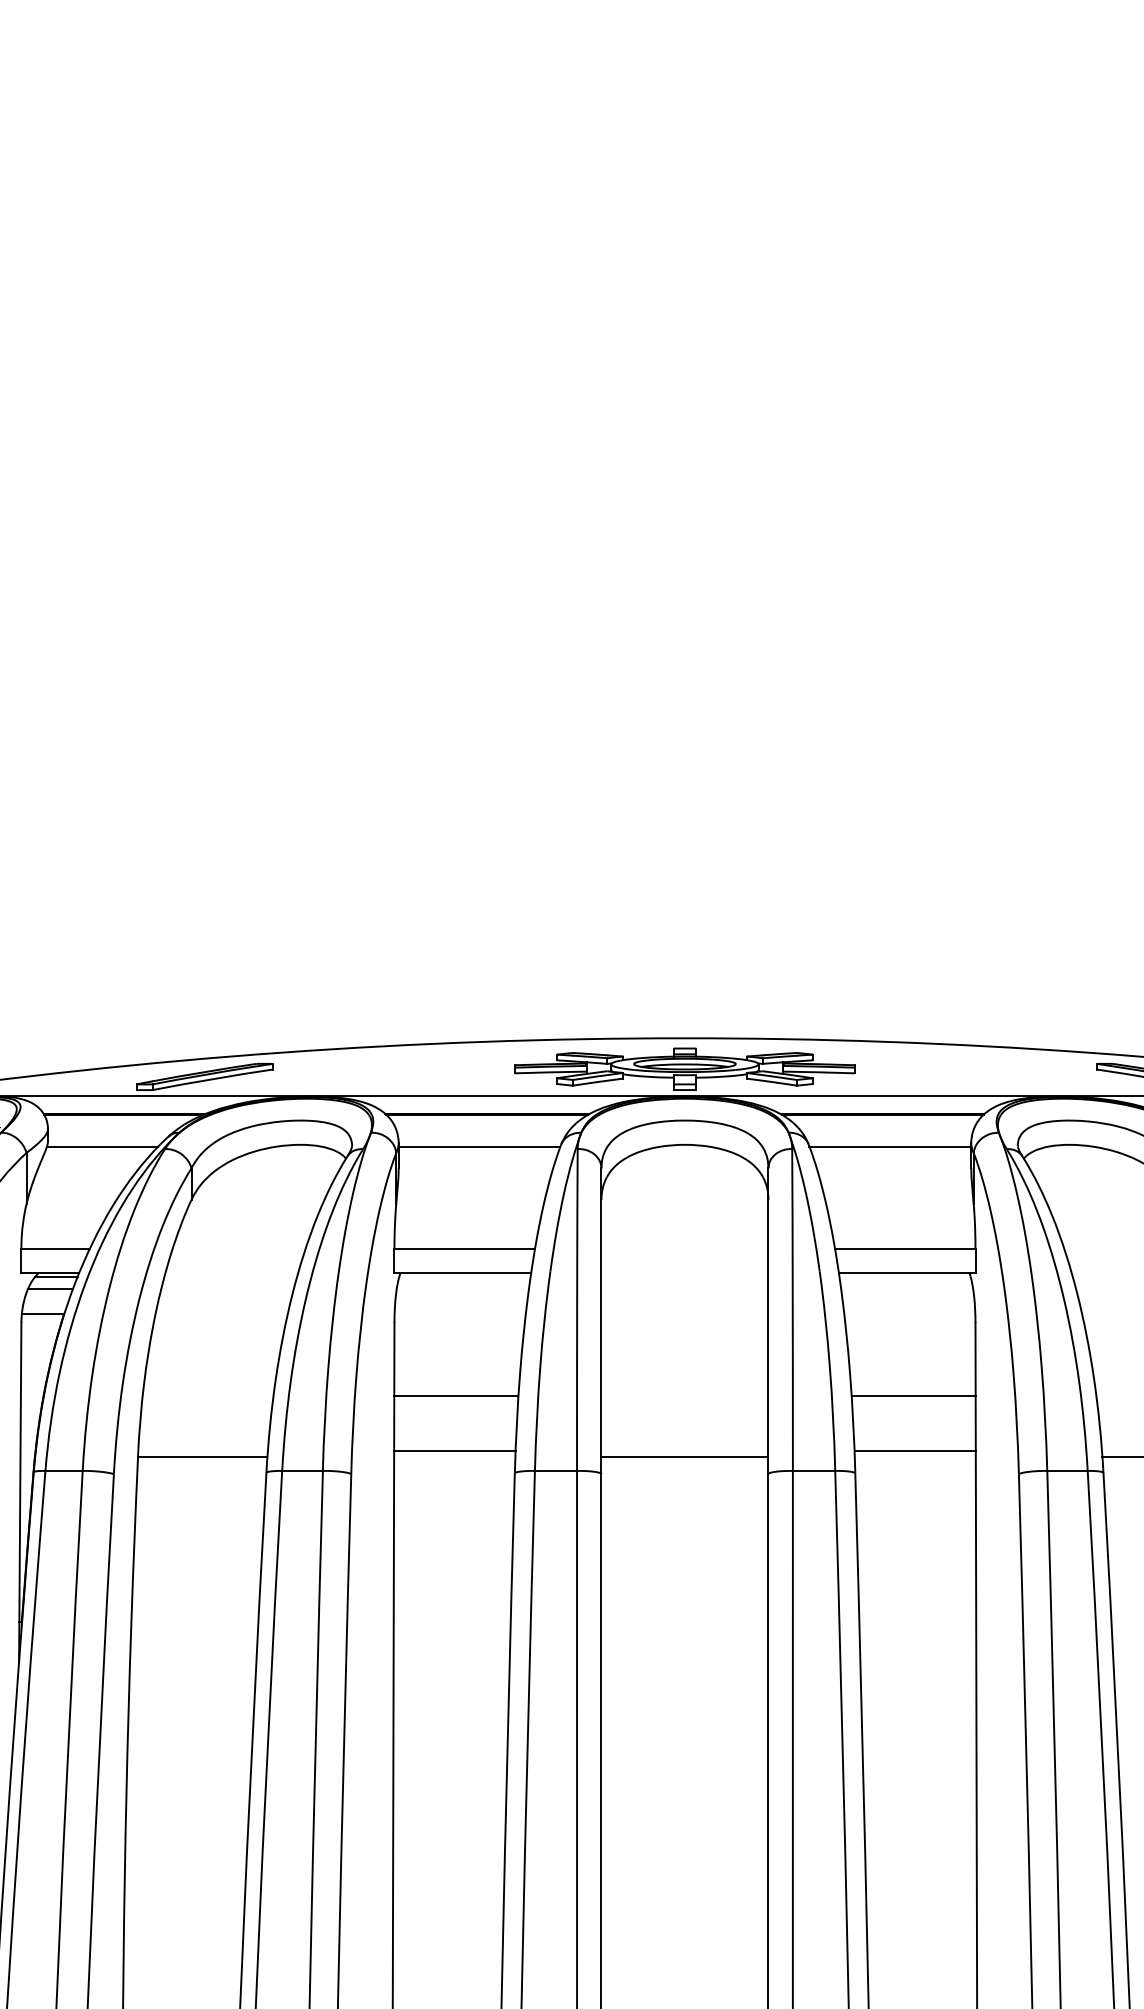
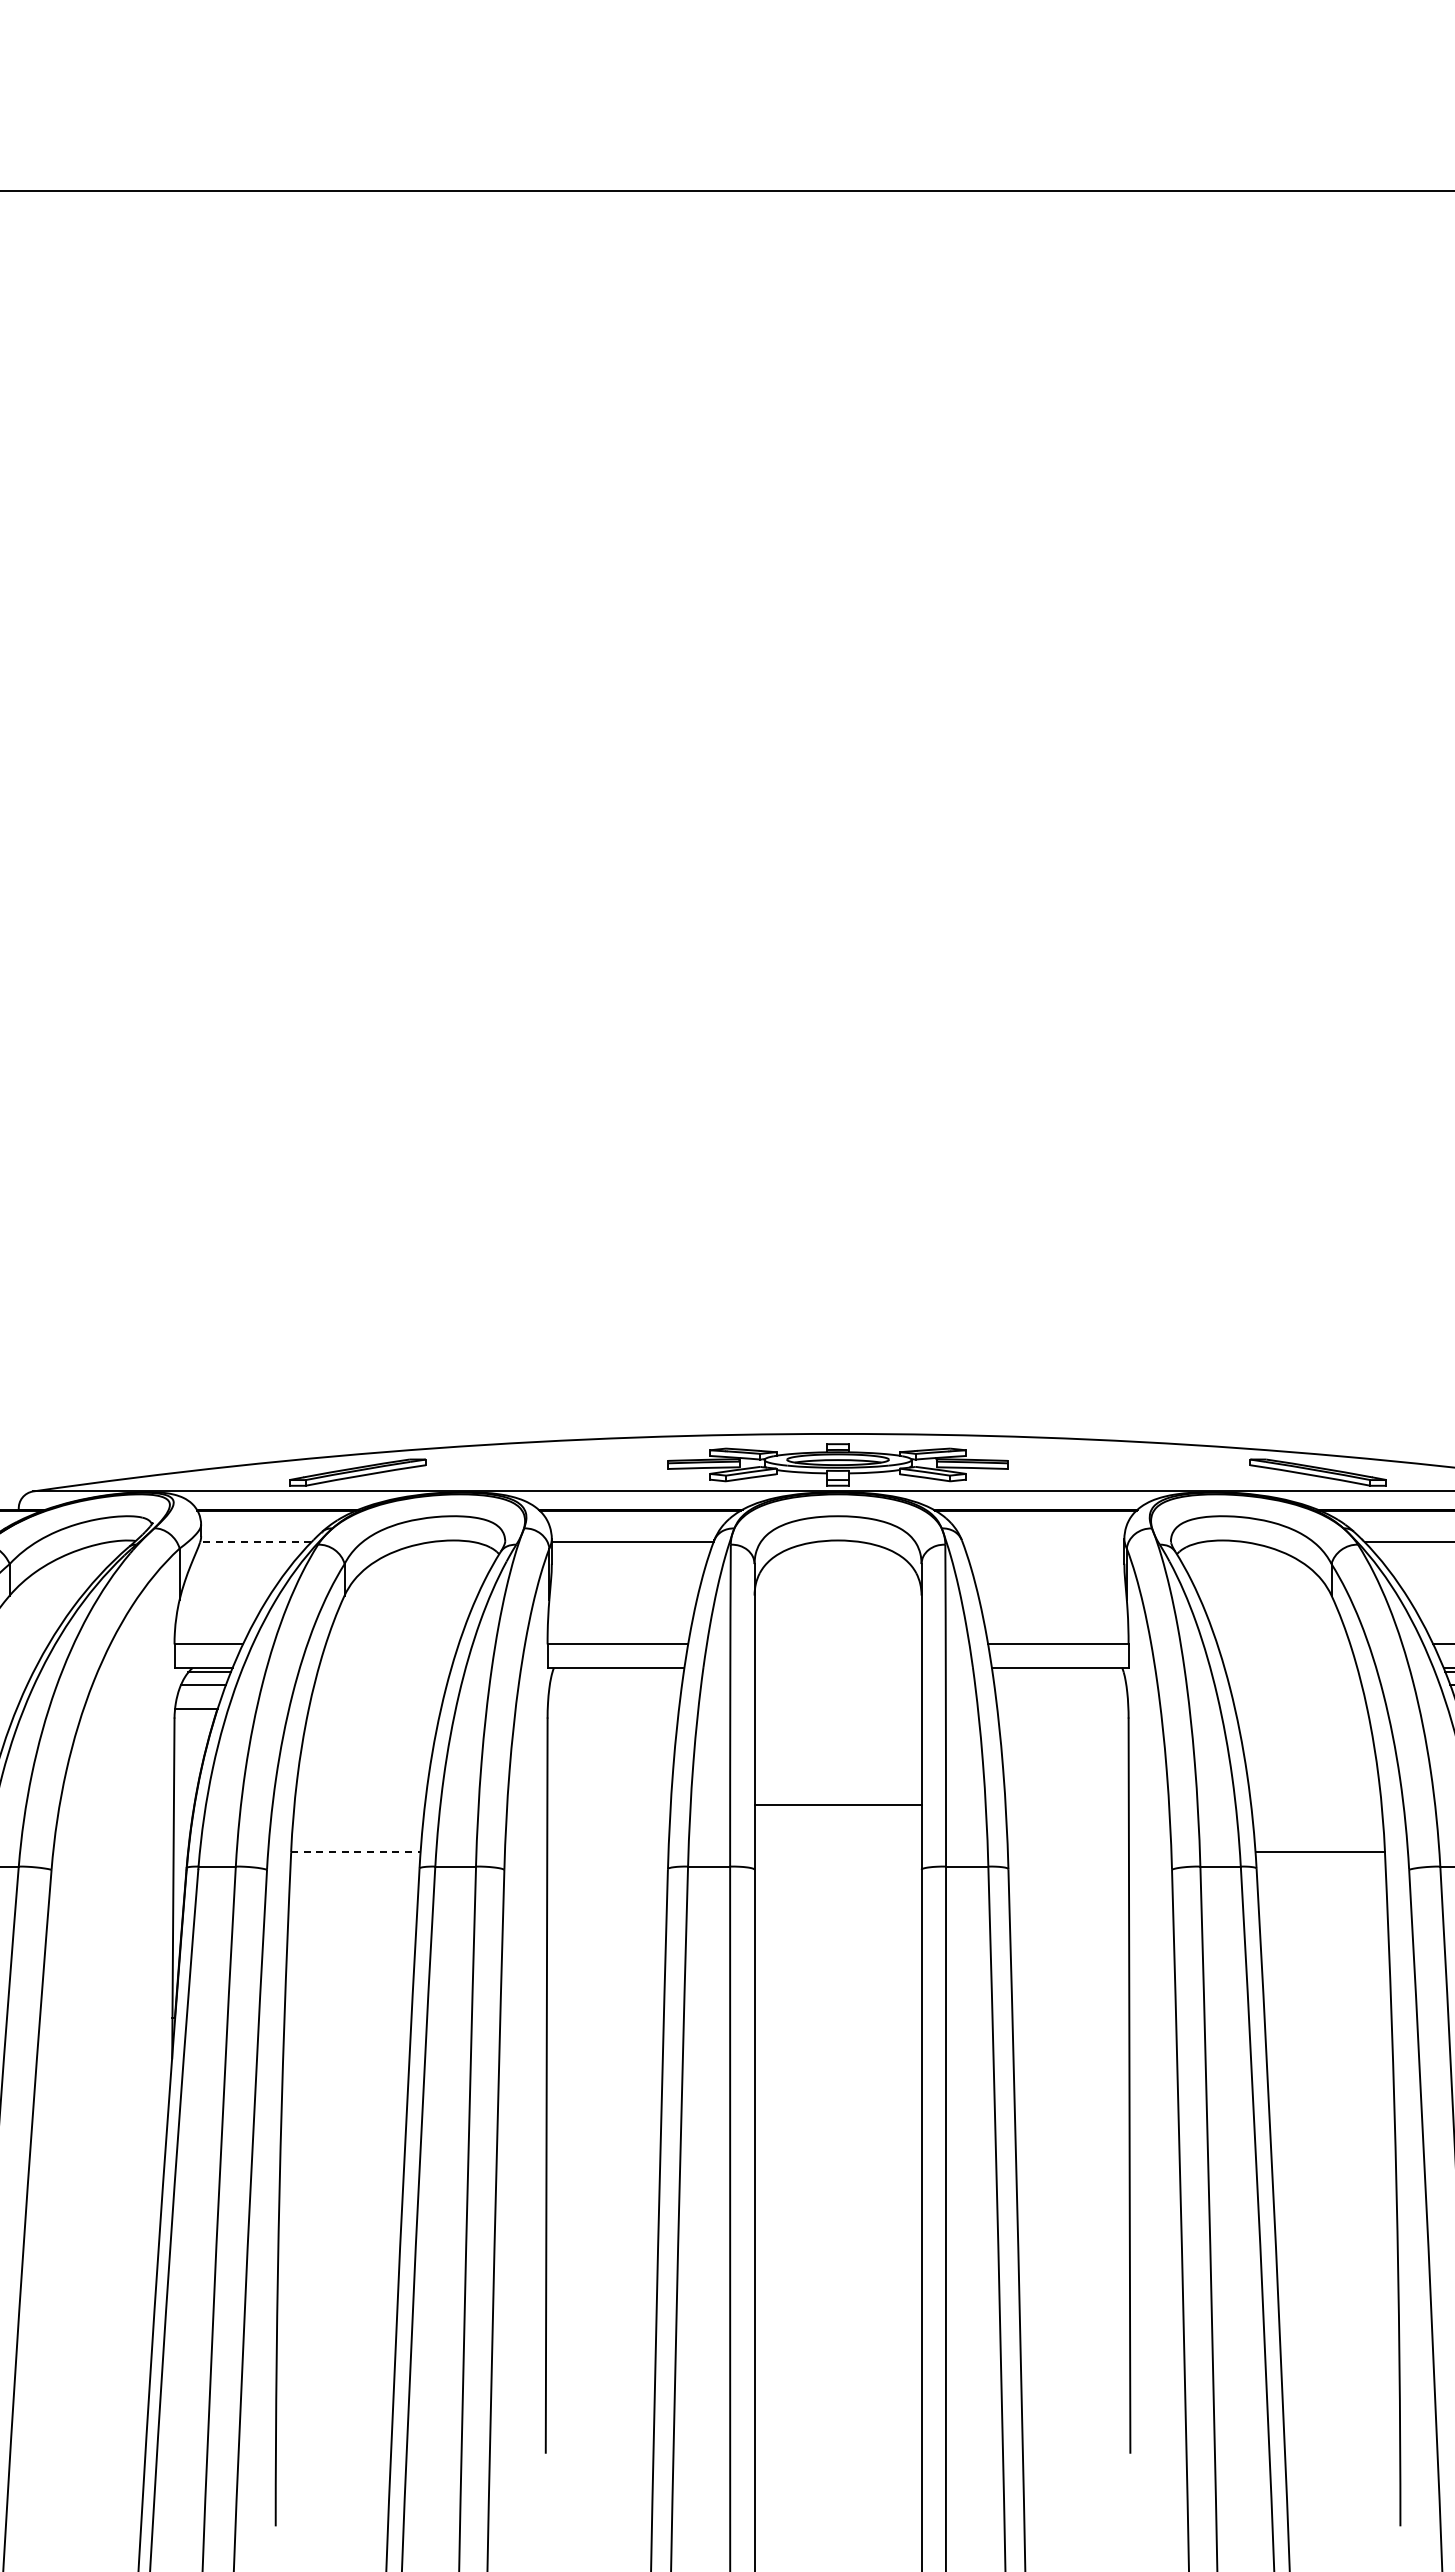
line: (102, 1146) -> (255, 1542), solid -> dashed
line: (890, 1146) -> (1043, 1542), removed
line: (456, 1395) -> (609, 1791), removed
line: (913, 1395) -> (1066, 1791), removed
line: (454, 1450) -> (607, 1846), removed
line: (914, 1450) -> (1067, 1846), removed
line: (202, 1456) -> (355, 1852), solid -> dashed
line: (684, 1456) -> (837, 1805), moved

